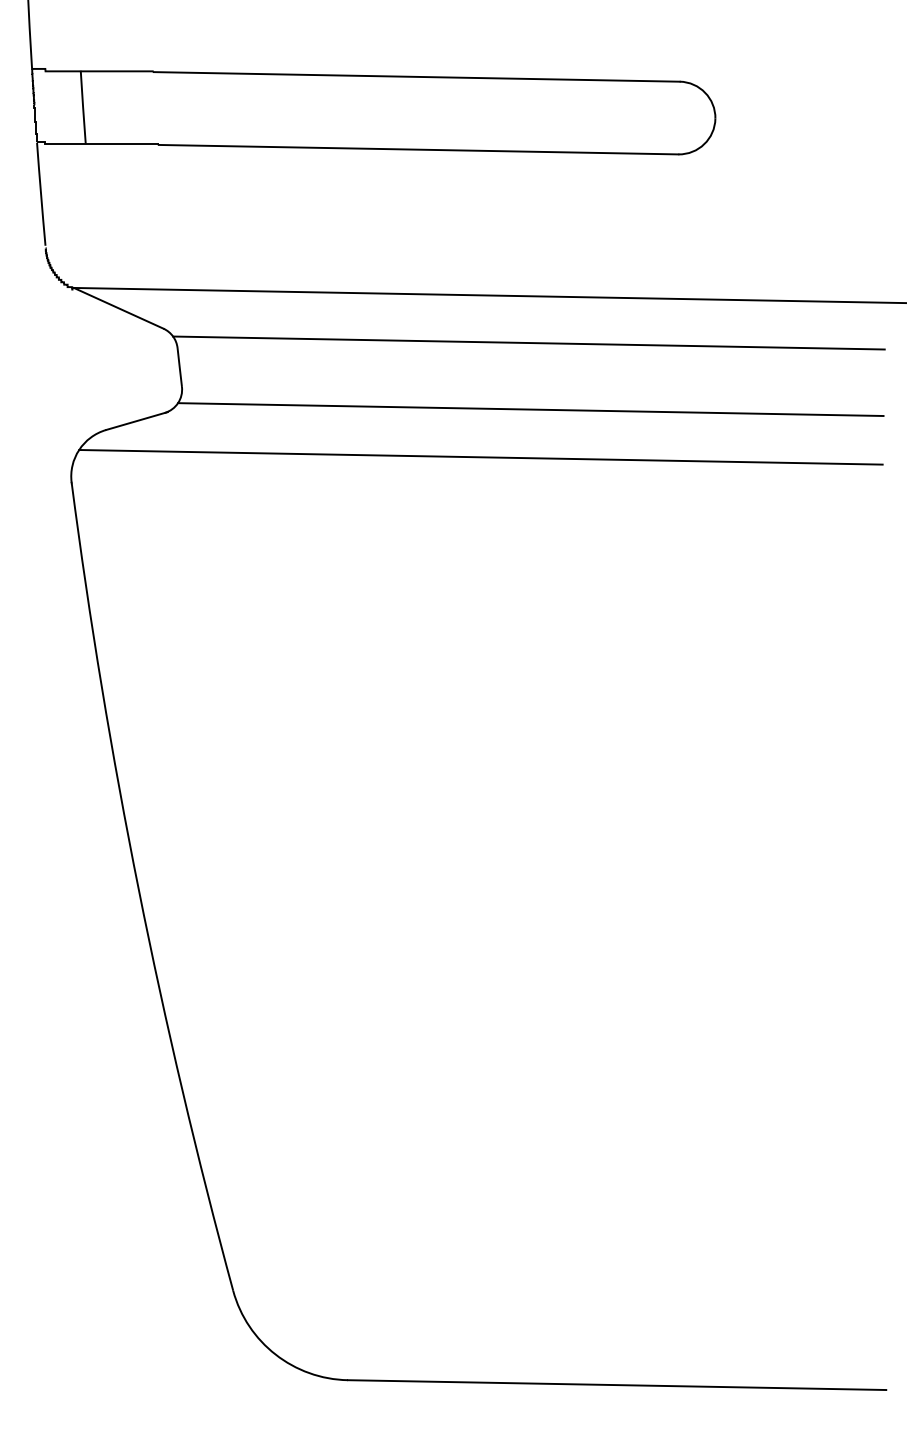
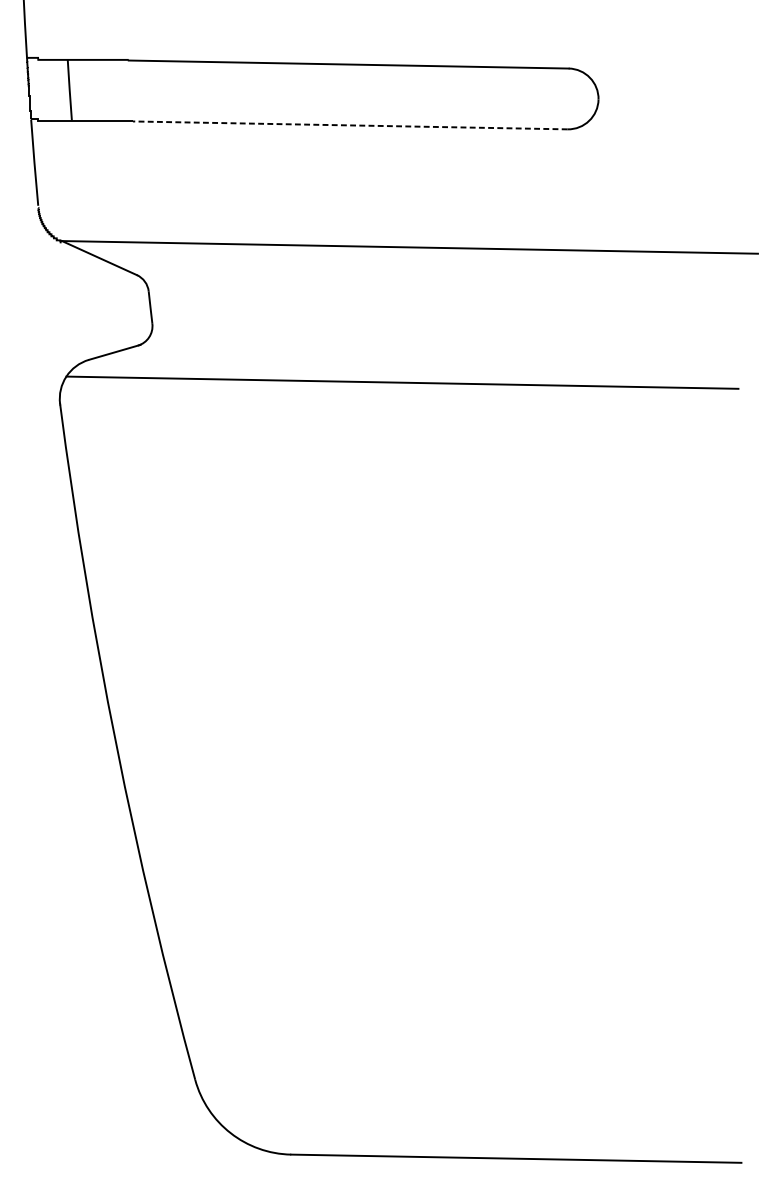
line: (418, 149) -> (350, 125), solid -> dashed
line: (528, 342) -> (442, 286), removed
line: (530, 409) -> (443, 342), removed

